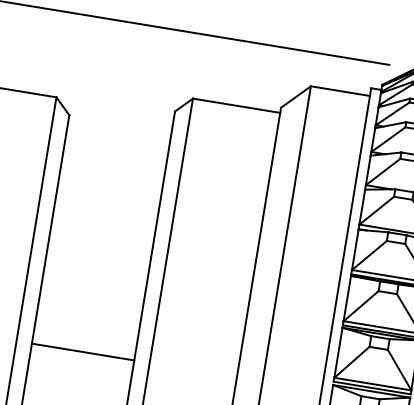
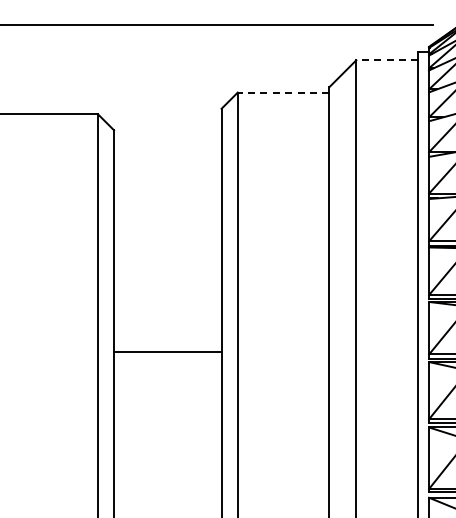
line: (340, 91) -> (387, 60), solid -> dashed
line: (236, 105) -> (283, 92), solid -> dashed
line: (82, 352) -> (167, 352), moved

